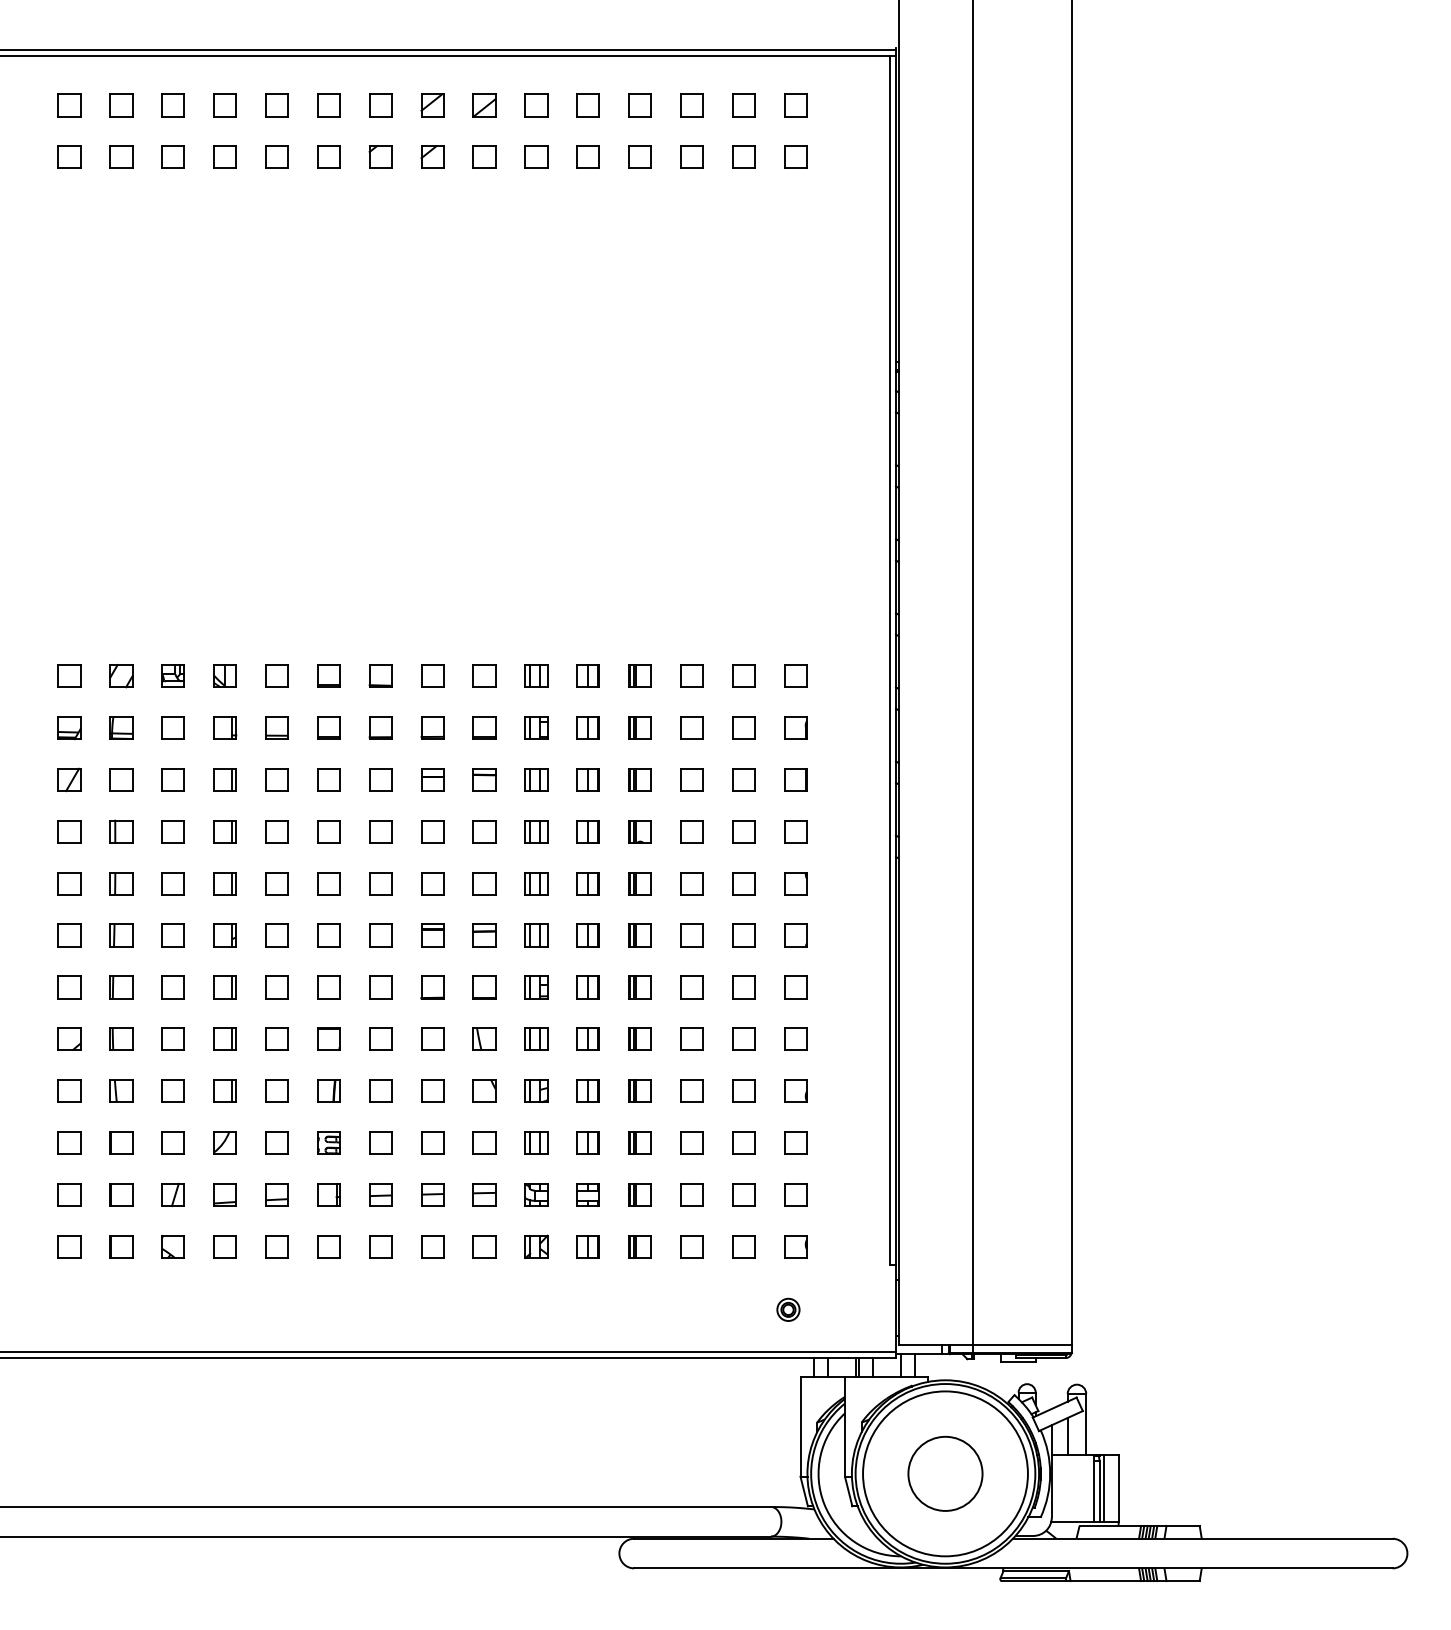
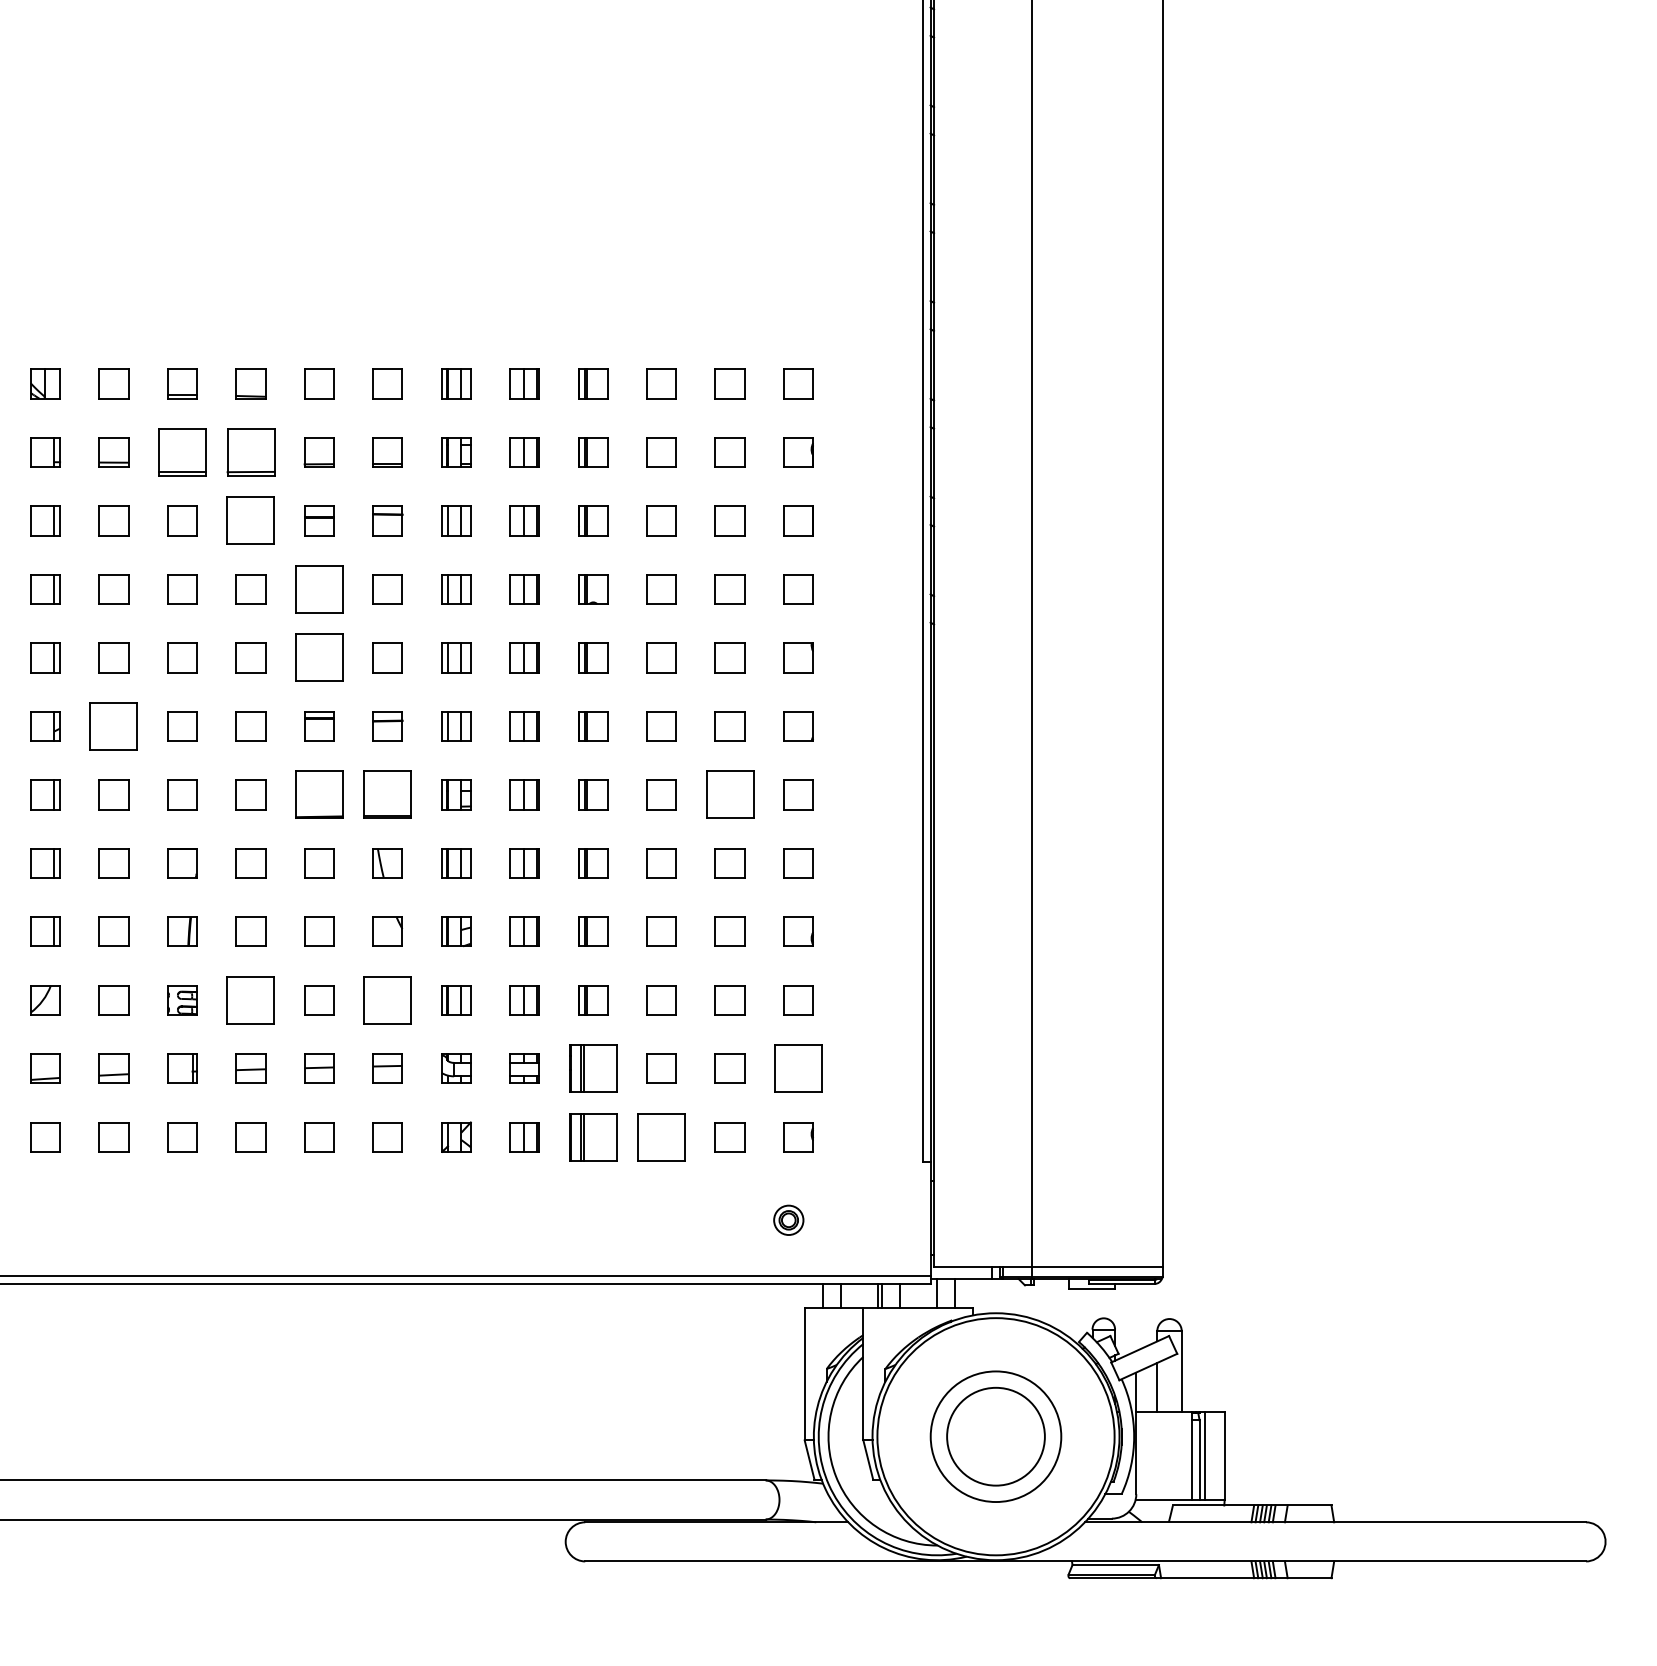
part: (328, 727) -> (181, 451), size x1.6
part: (380, 727) -> (250, 451), size x1.6
part: (380, 779) -> (250, 520), size x1.6
part: (432, 831) -> (319, 589), size x1.6
part: (432, 883) -> (319, 657), size x1.6
part: (276, 935) -> (113, 726), size x1.6
part: (432, 987) -> (319, 794), size x1.6
part: (484, 987) -> (387, 794), size x1.6
part: (743, 987) -> (729, 794), size x1.6
part: (380, 1142) -> (250, 999), size x1.6
part: (484, 1142) -> (387, 999), size x1.6
part: (639, 1194) -> (592, 1068), size x1.6
part: (795, 1194) -> (798, 1068), size x1.6
part: (639, 1246) -> (592, 1136), size x1.6
part: (691, 1246) -> (660, 1136), size x1.6
circle: (945, 1473) -> (996, 1436), size x0.6

